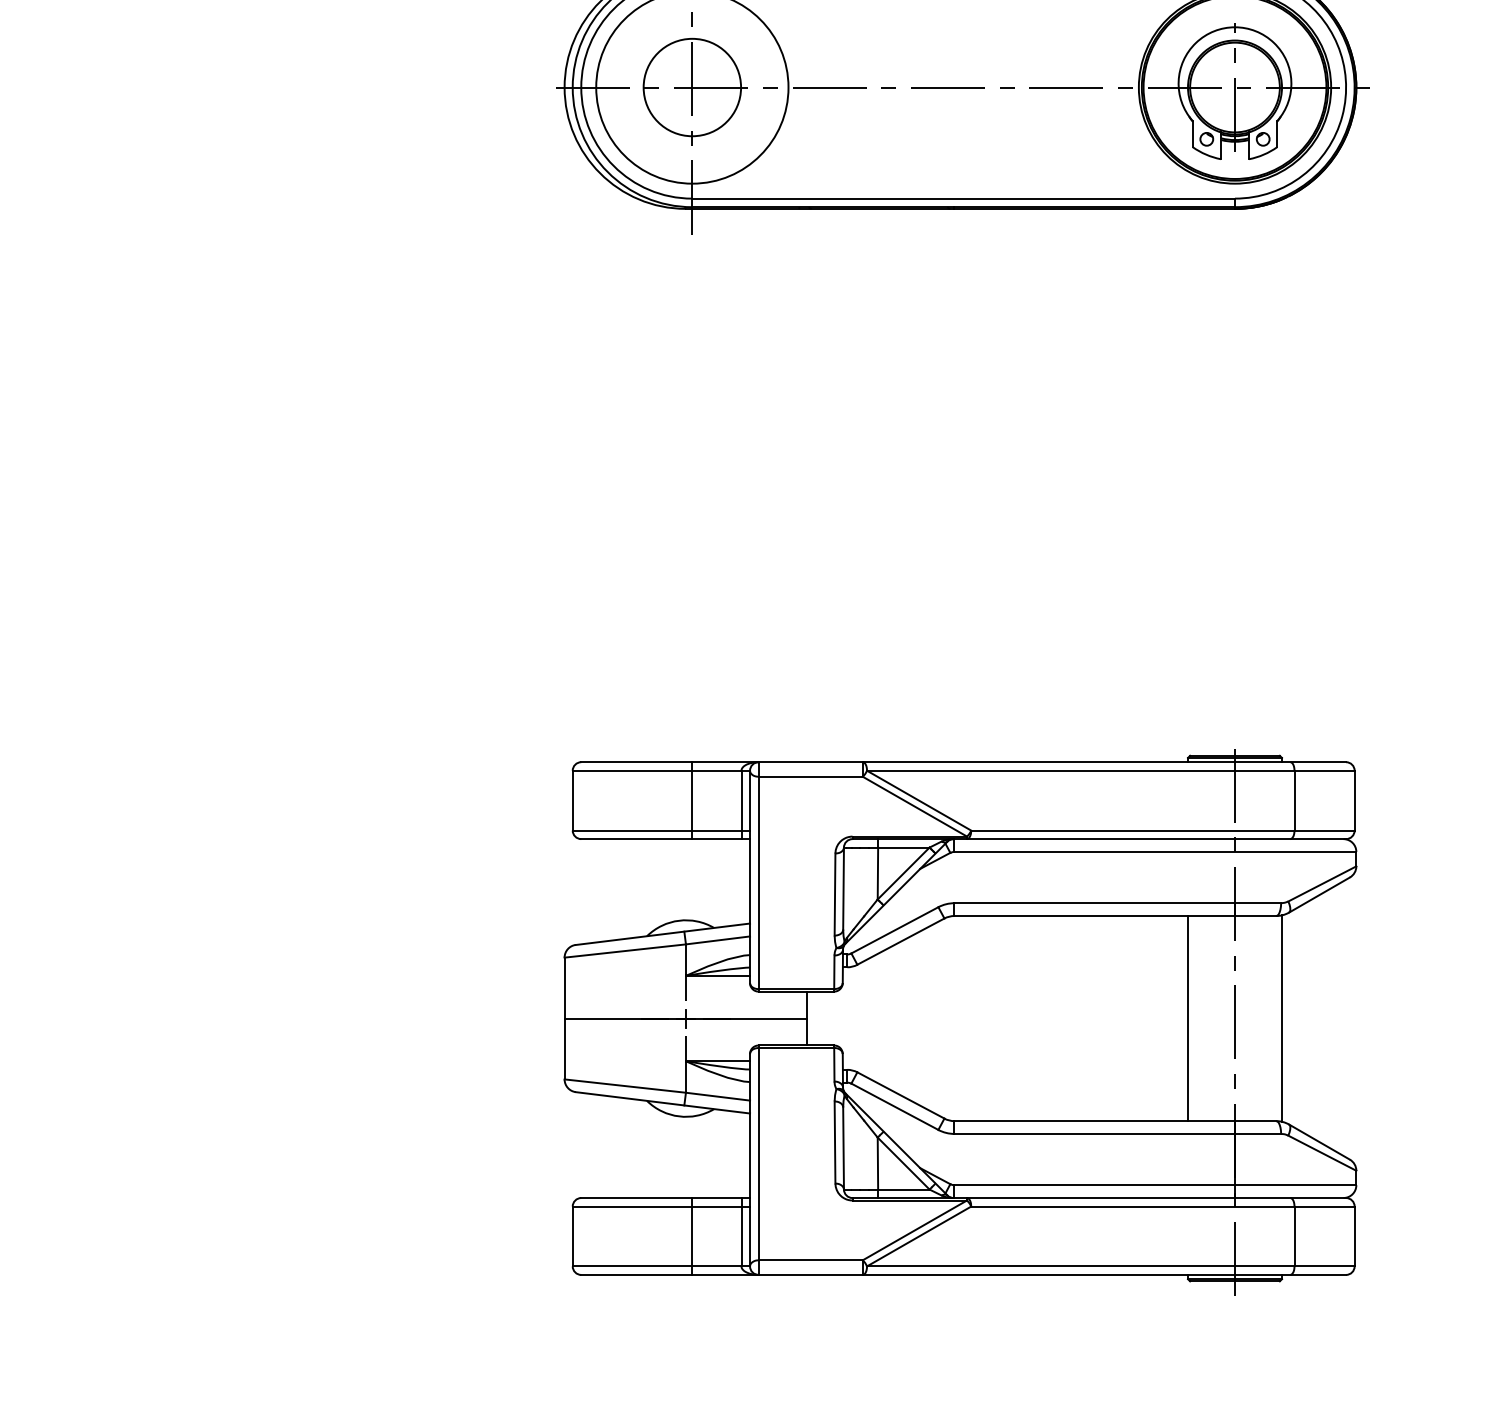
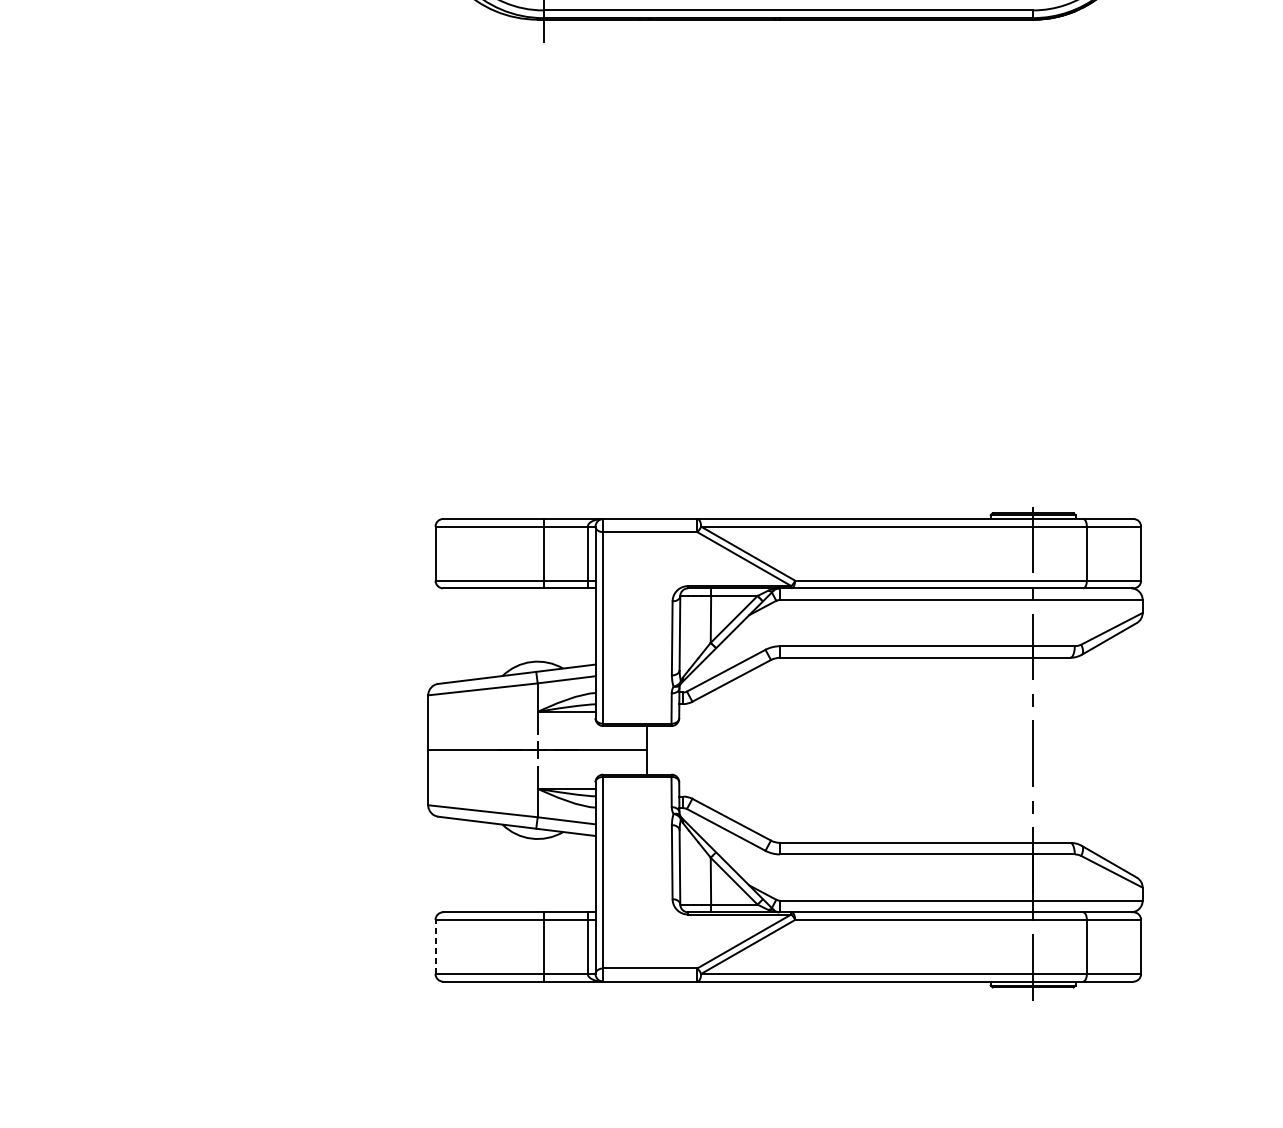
line: (1188, 1018) -> (991, 750), removed
line: (1282, 1018) -> (1076, 750), removed
line: (572, 1236) -> (435, 946), solid -> dashed

